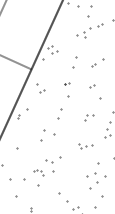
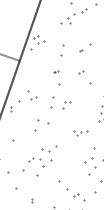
part: (40, 88) -> (31, 96), moved
part: (89, 117) -> (66, 104), moved
part: (38, 172) -> (36, 162), size x1.67

